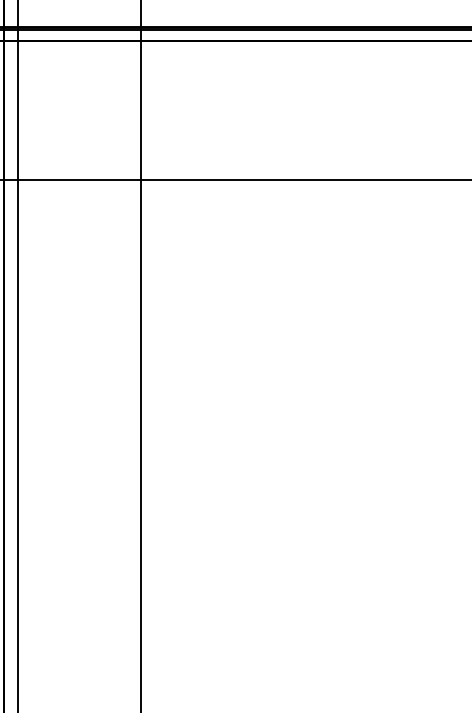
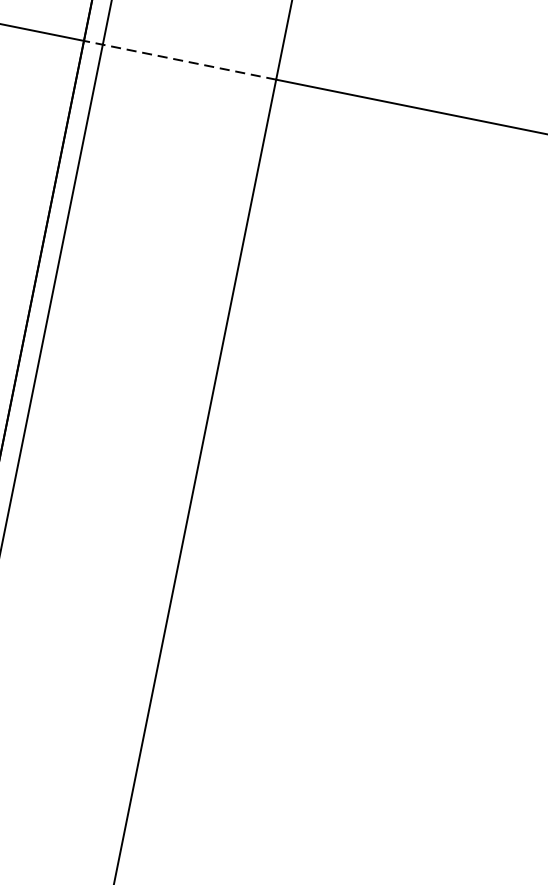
line: (72, 180) -> (179, 60), solid -> dashed

